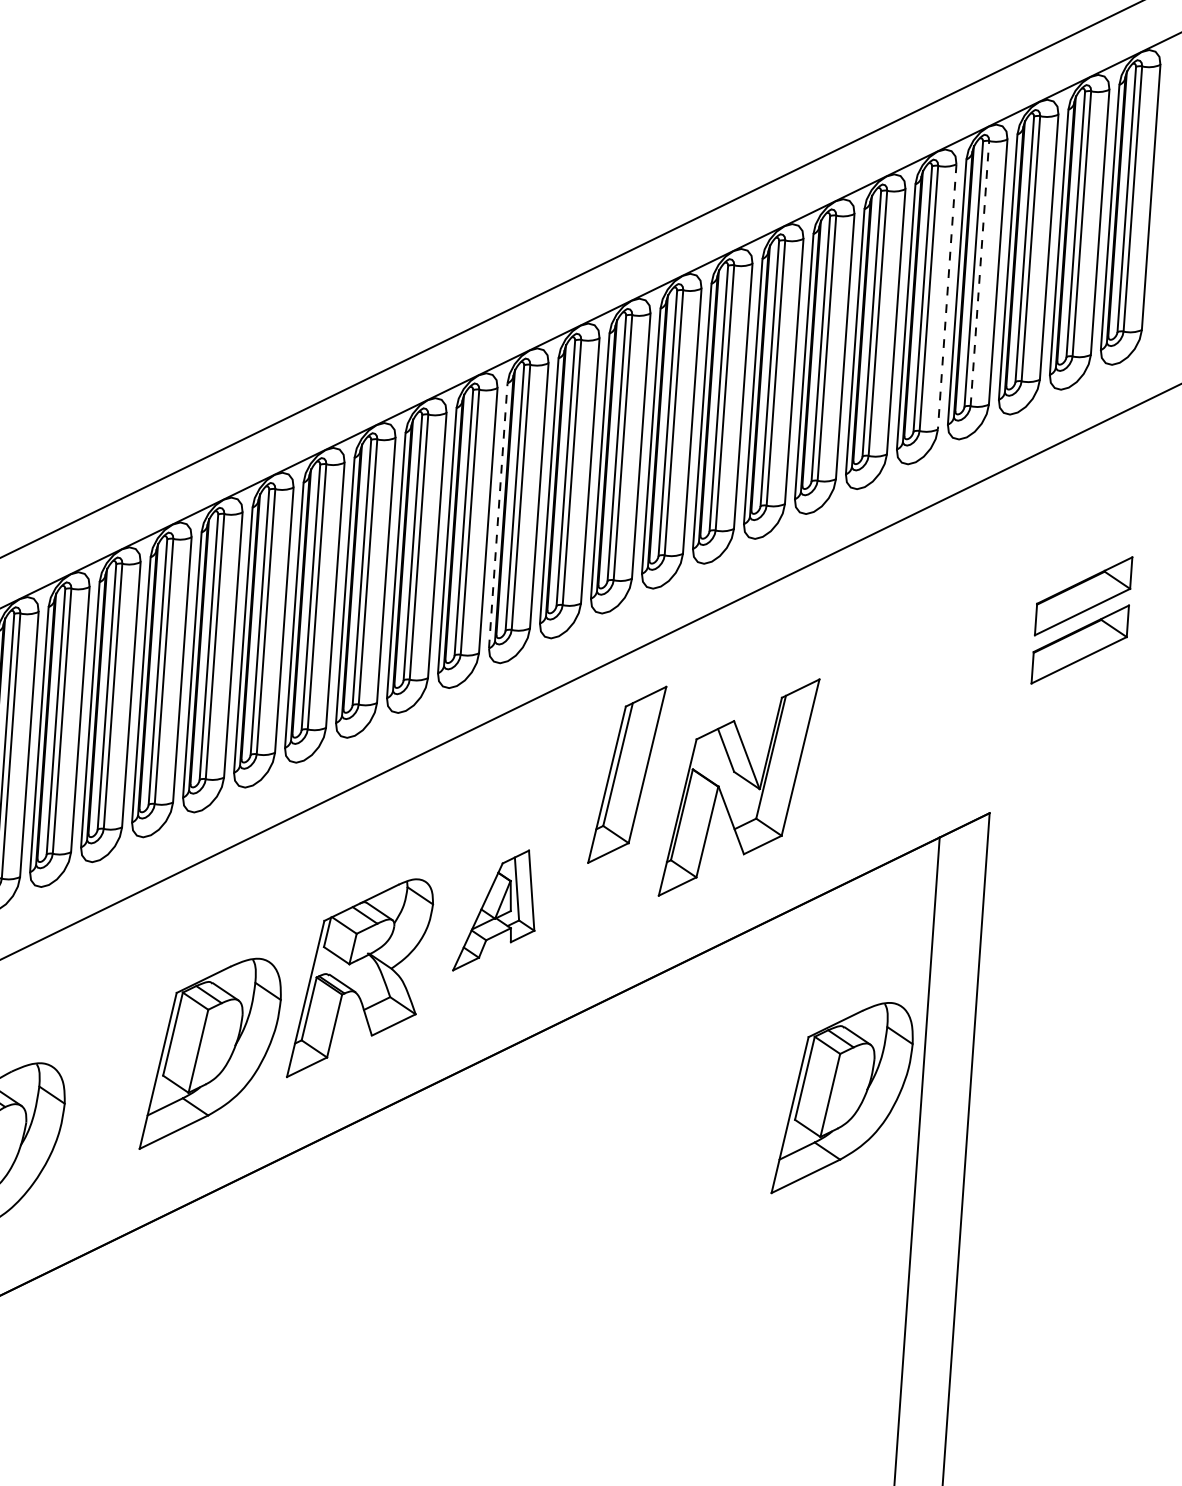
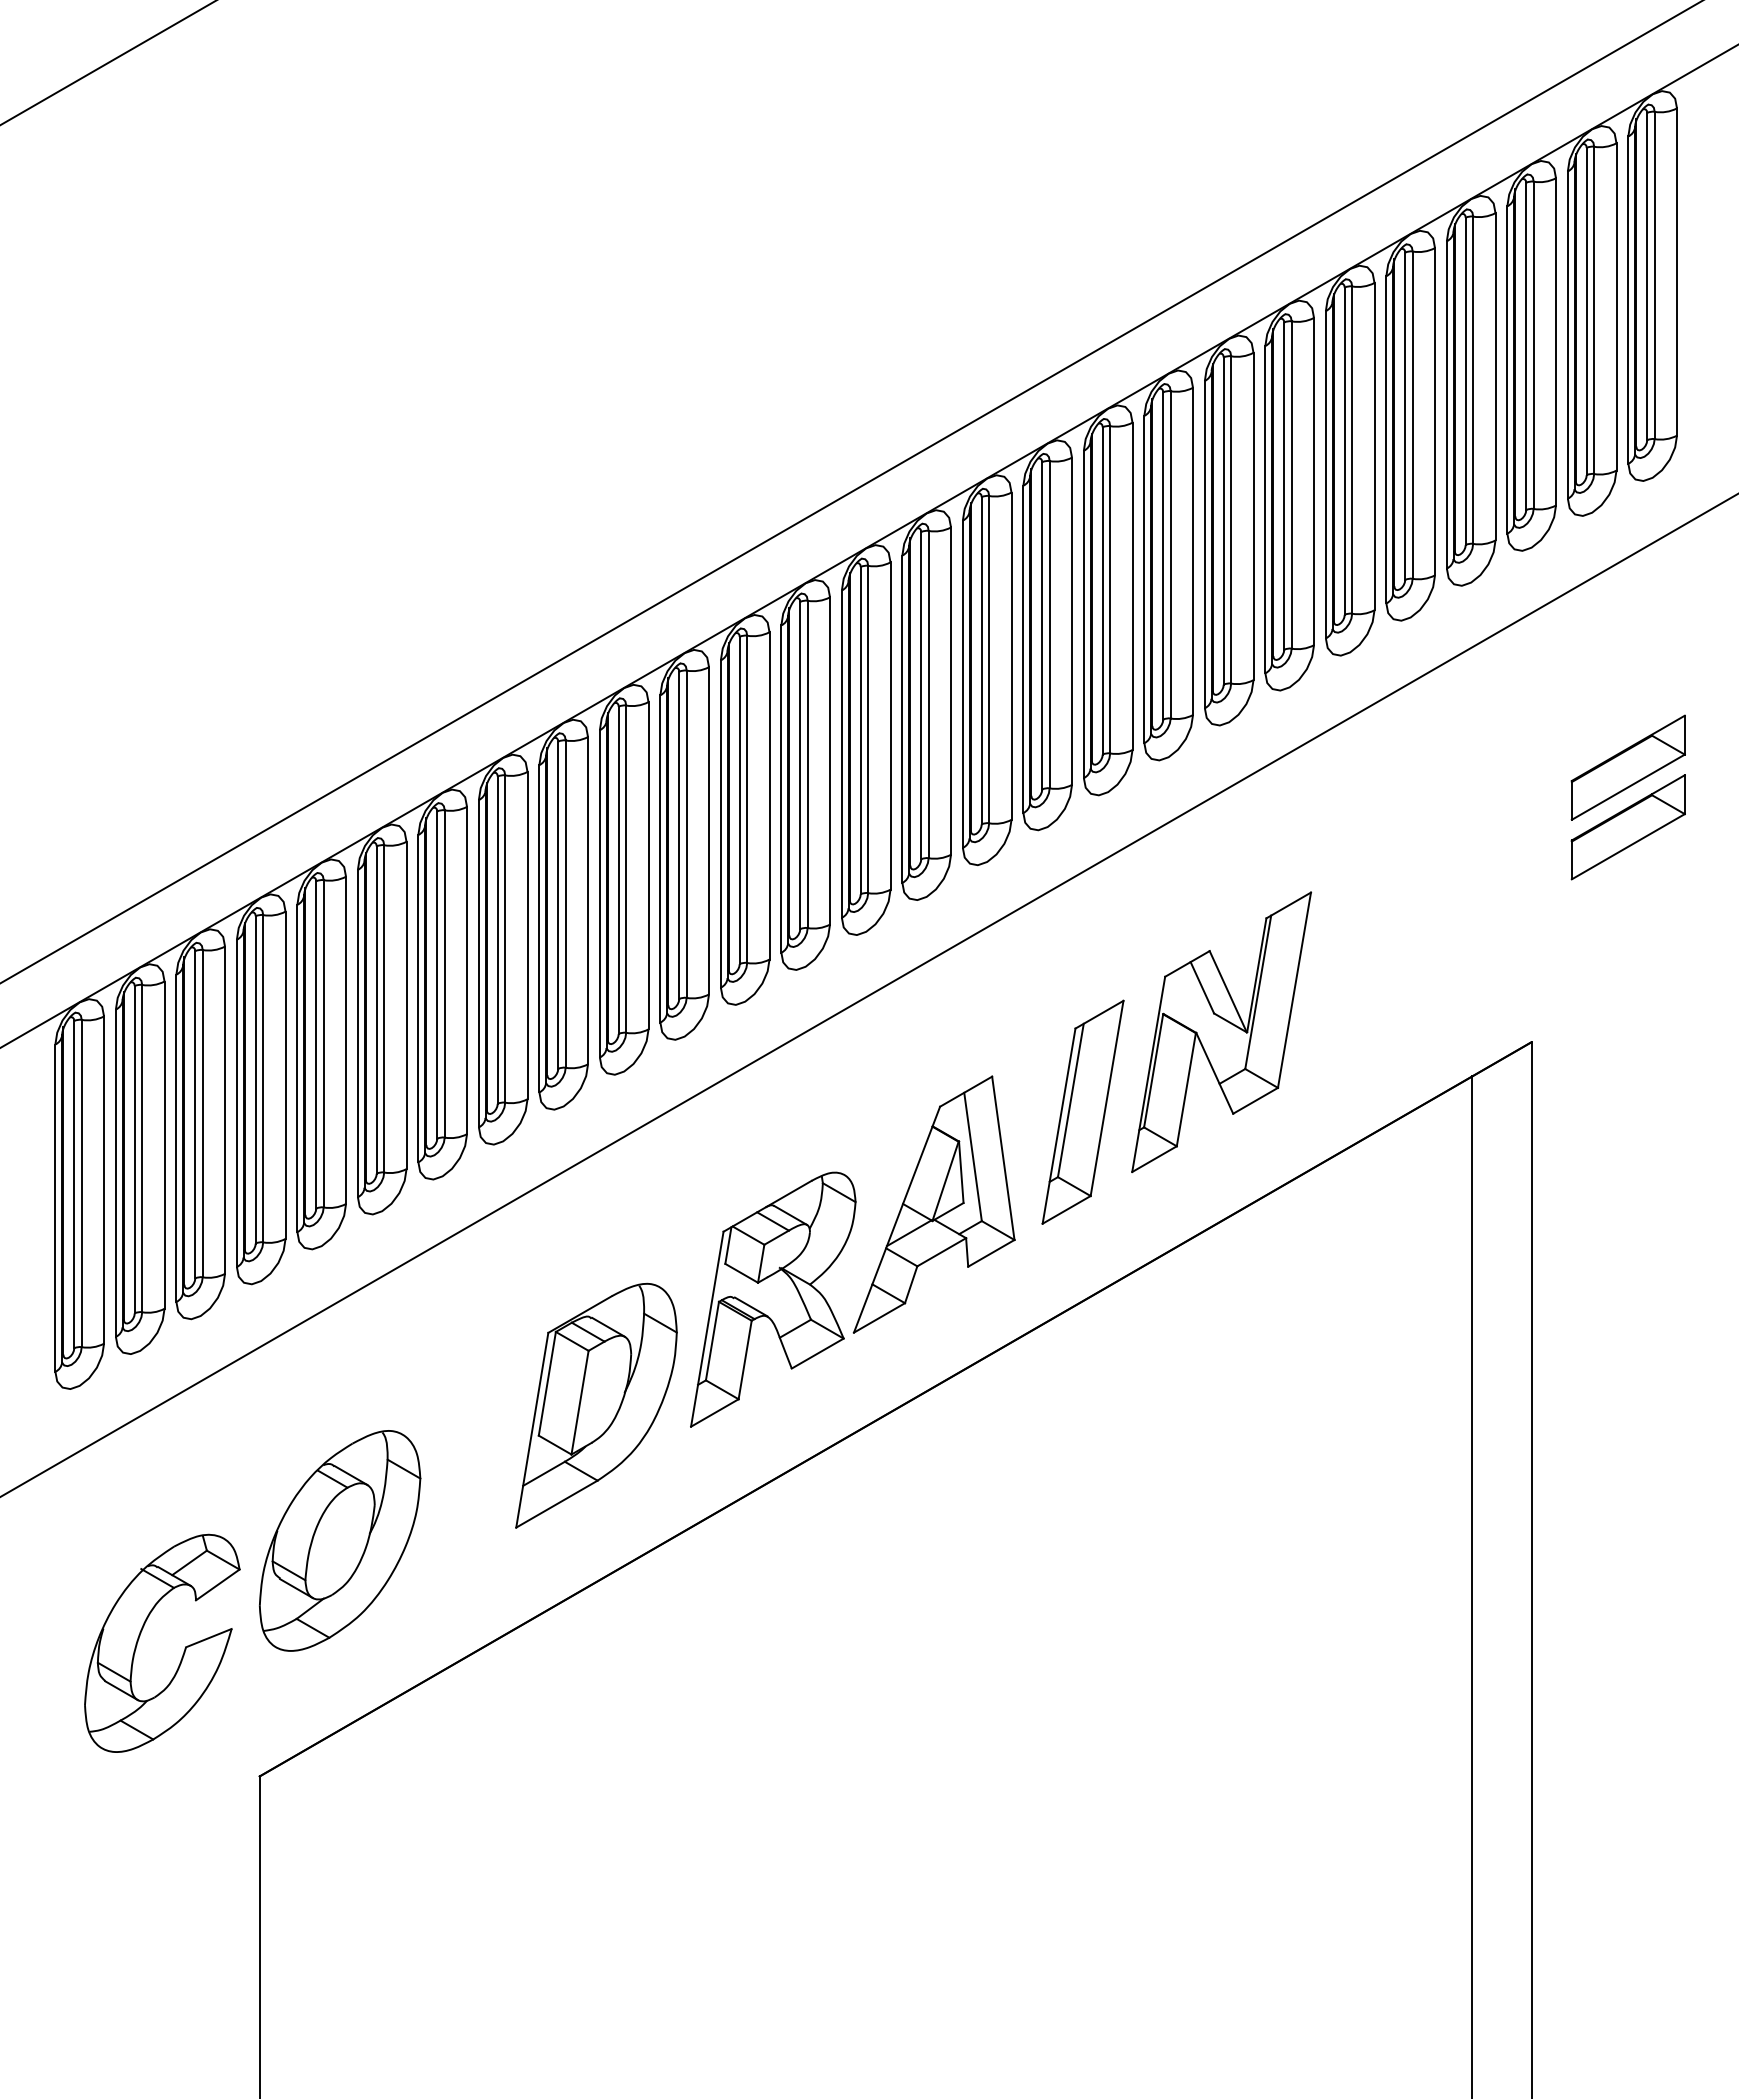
line: (980, 273) -> (1473, 380), dashed -> solid
line: (947, 296) -> (1435, 411), dashed -> solid
line: (498, 516) -> (902, 719), dashed -> solid
part: (626, 774) -> (1082, 1111), moved
part: (496, 910) -> (933, 1204), size x1.67
part: (843, 1098) -> (1376, 1405), removed

